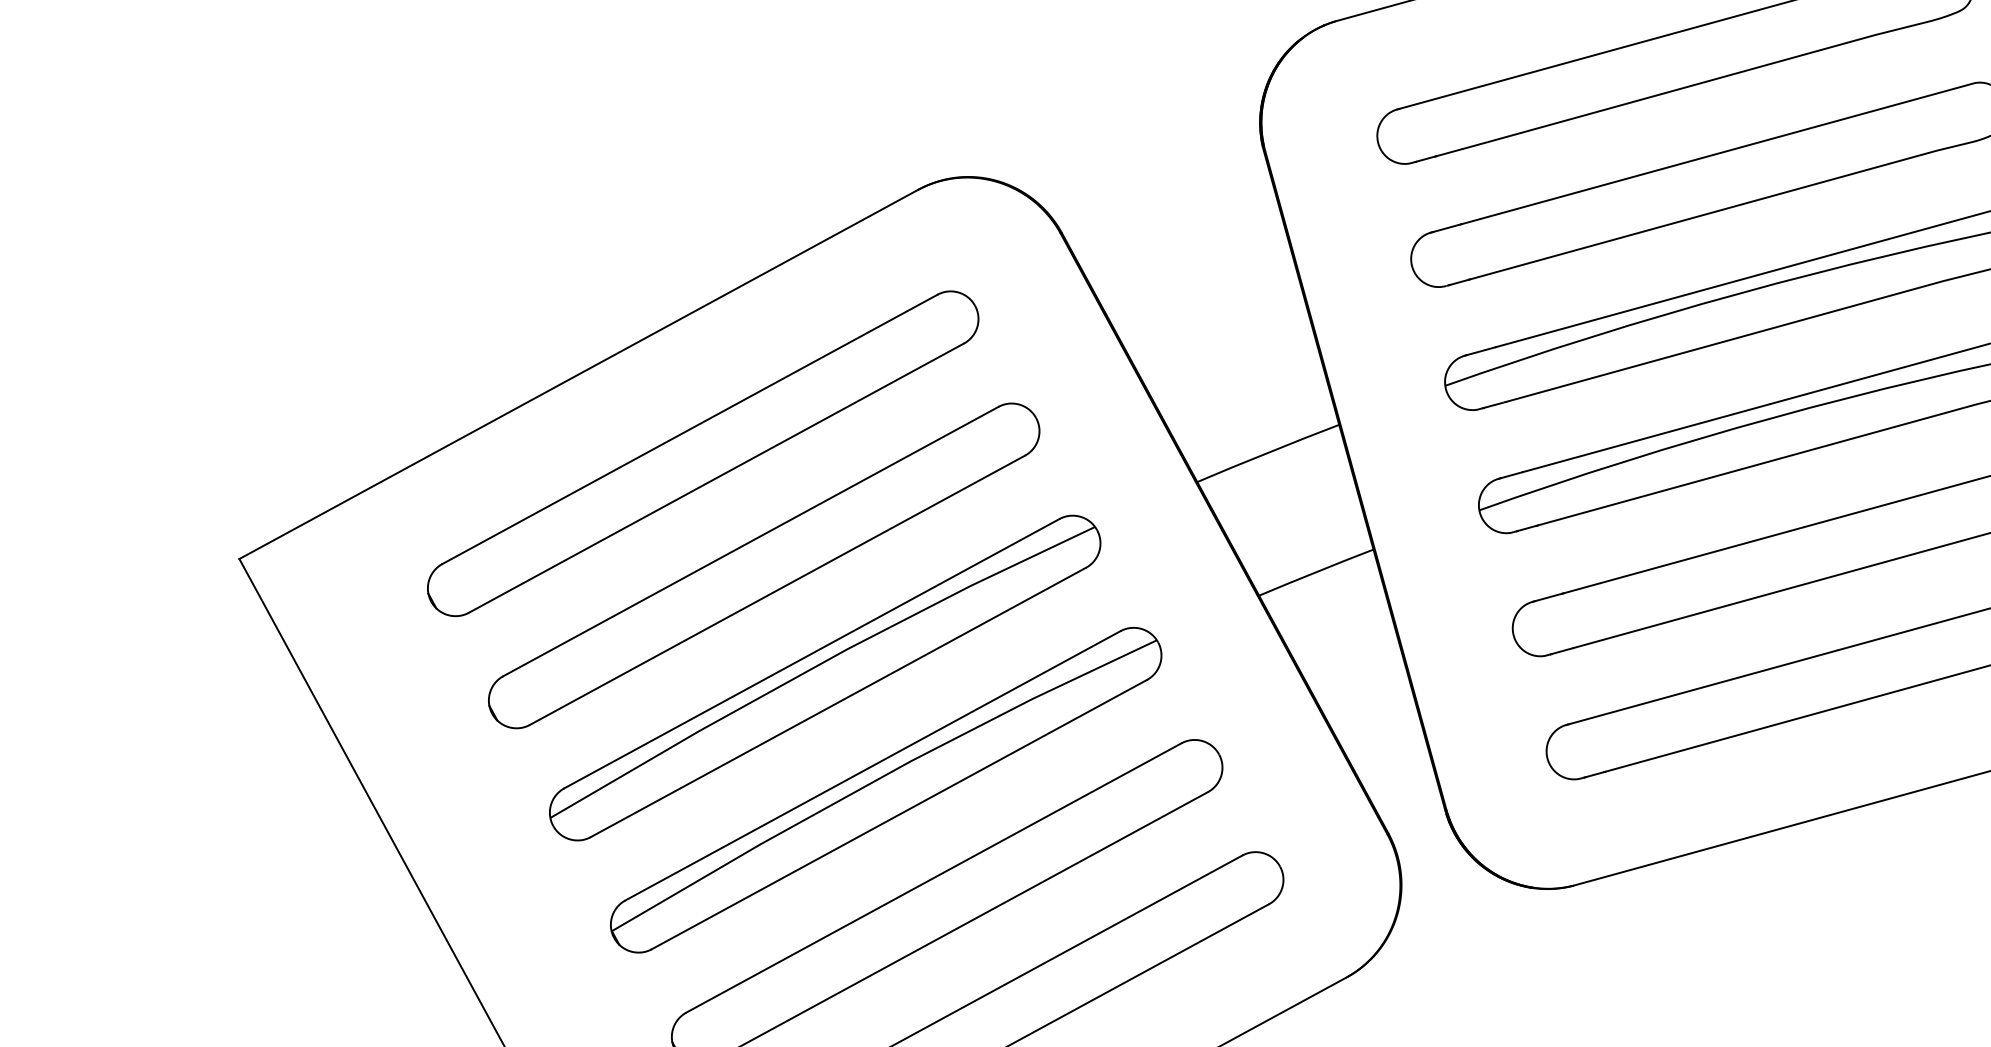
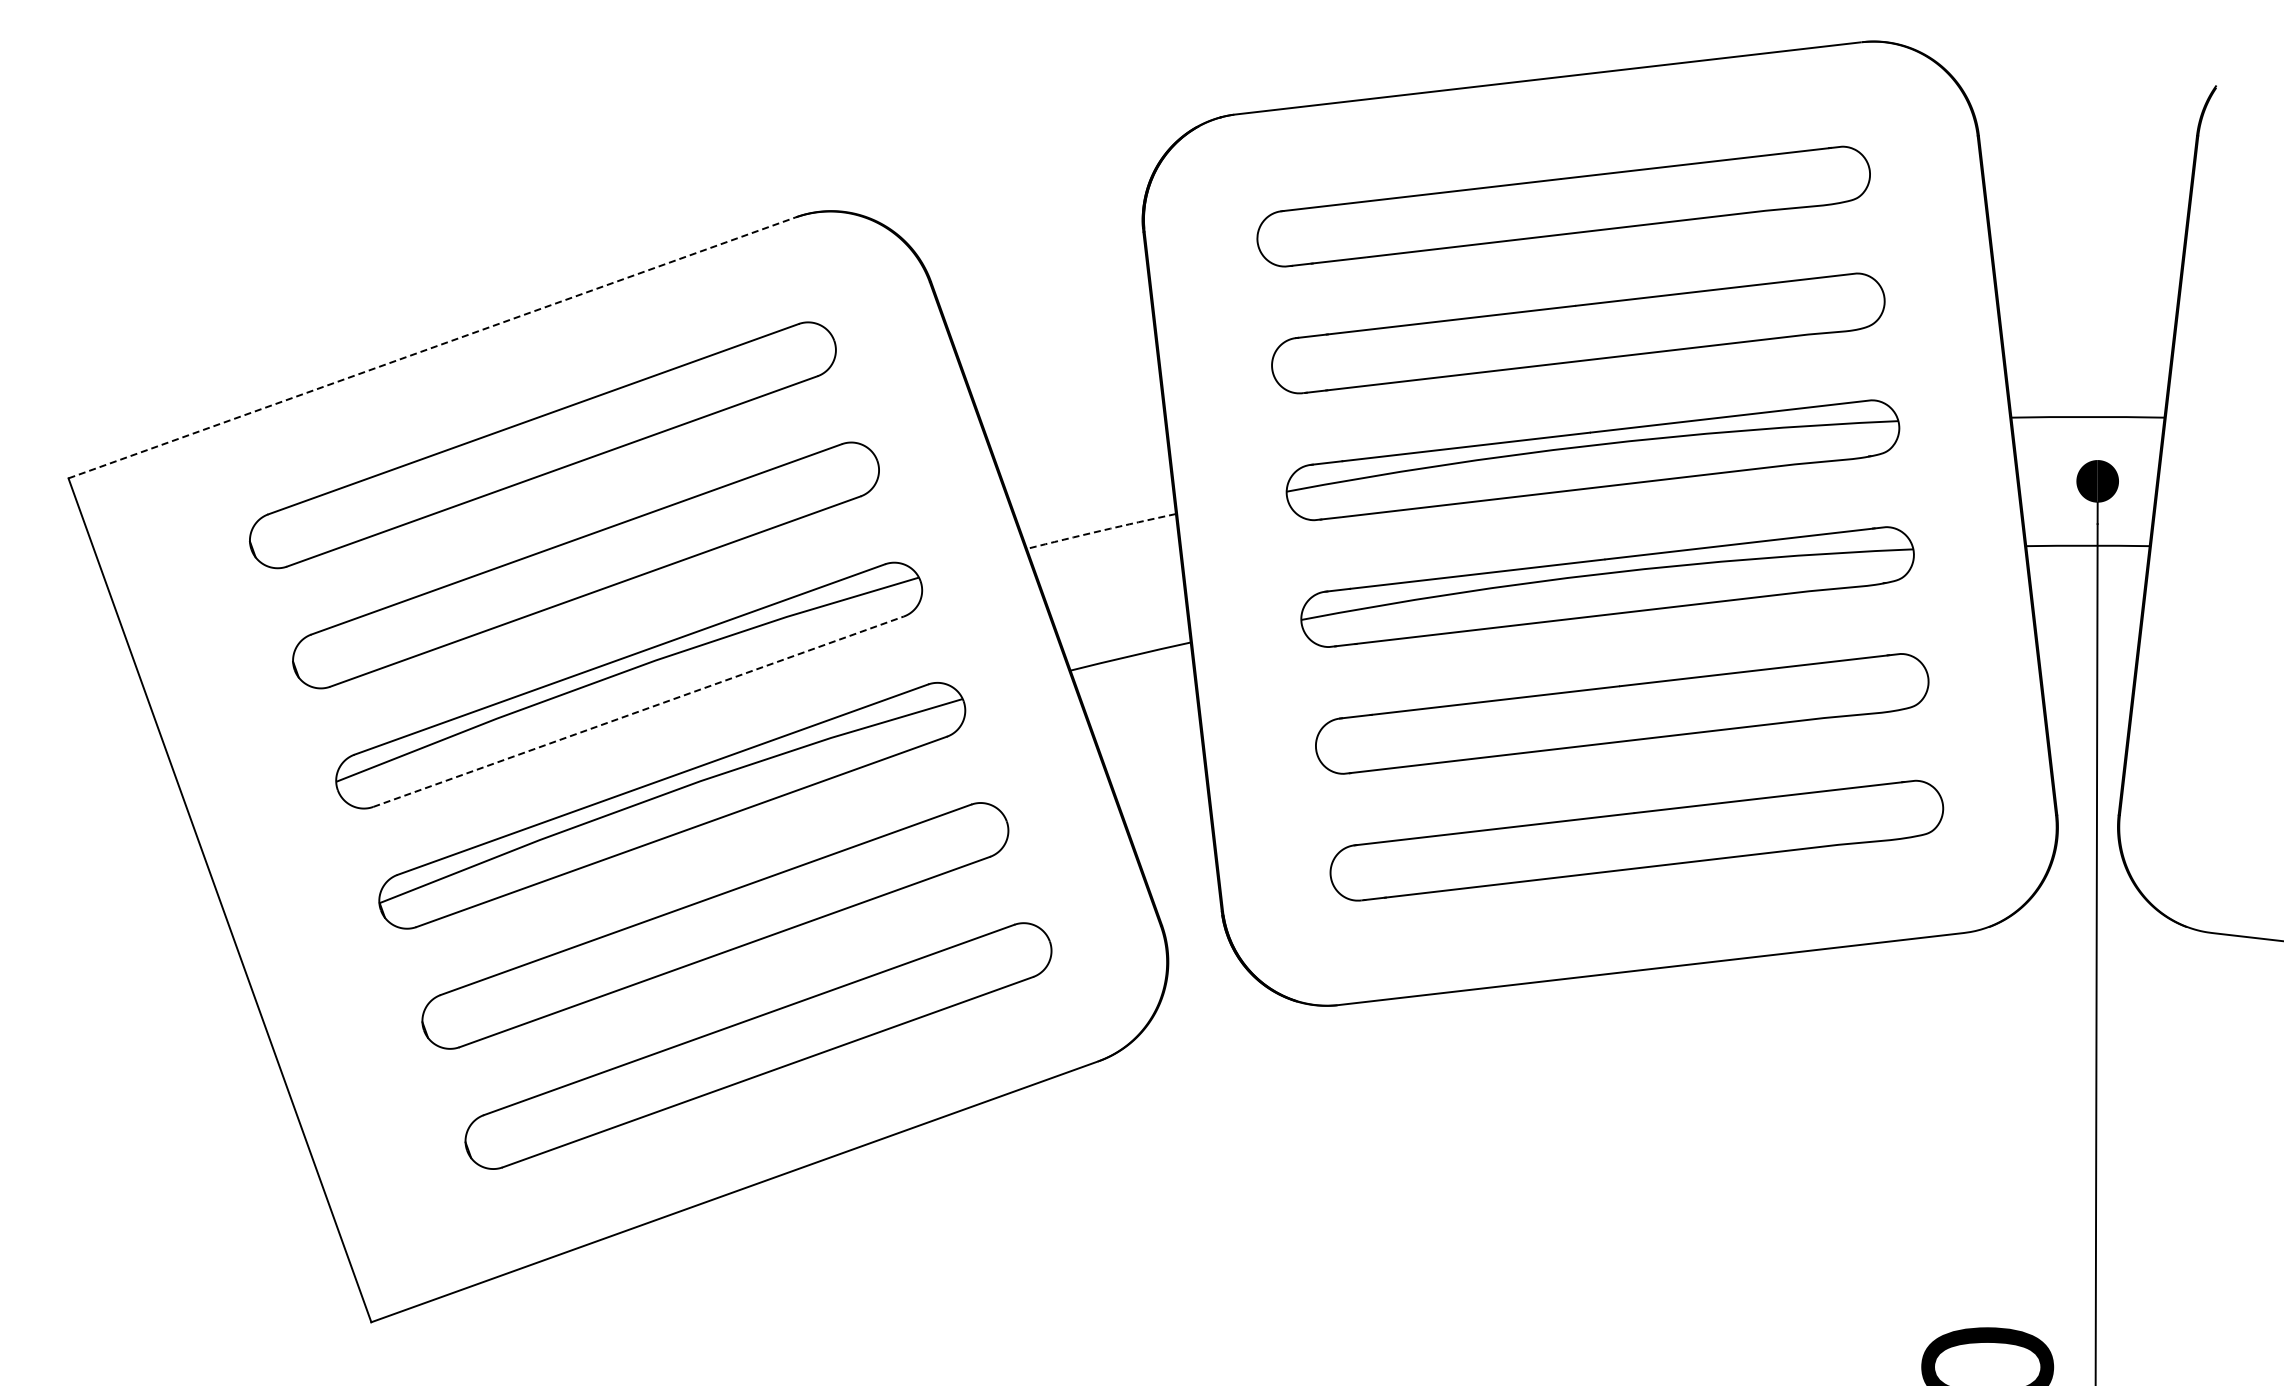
line: (578, 375) -> (431, 348), solid -> dashed
arc: (1268, 452) -> (1101, 530), solid -> dashed
line: (838, 702) -> (638, 711), solid -> dashed

